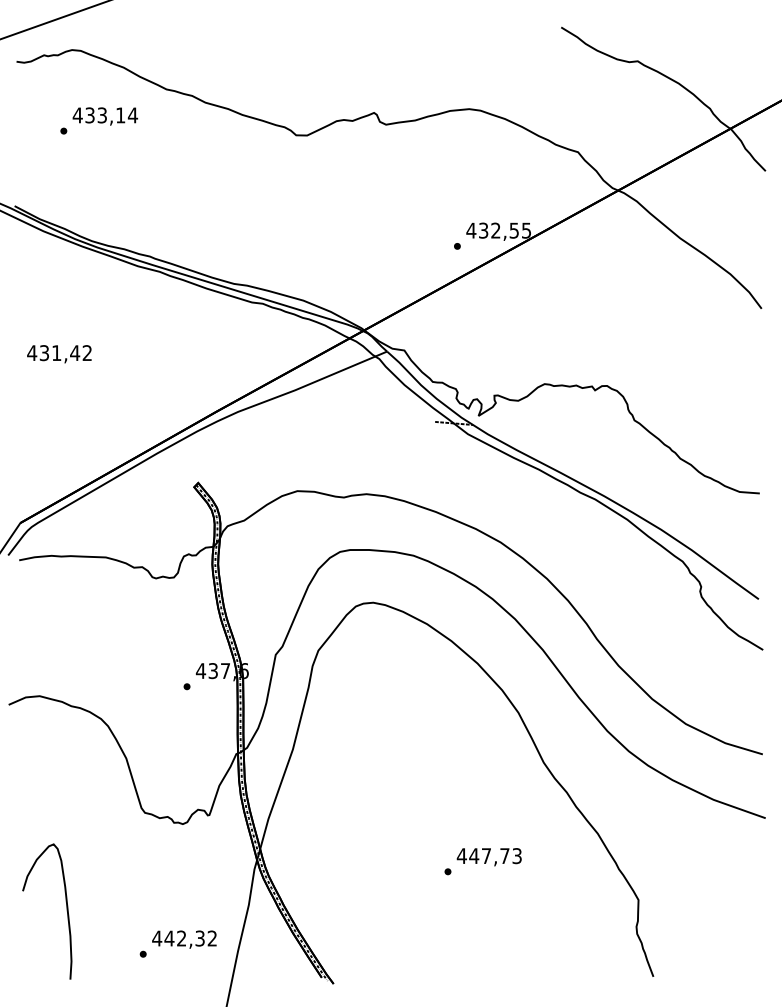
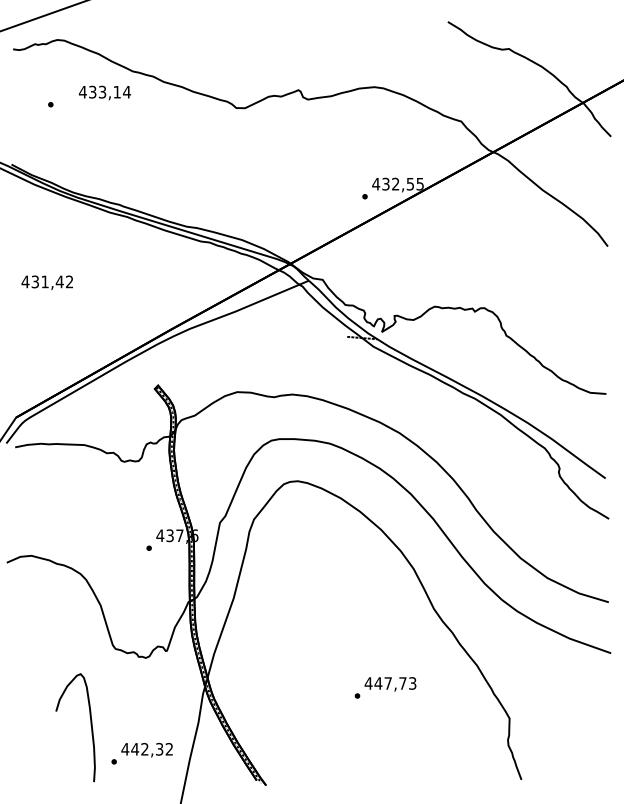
text: (104, 115) -> (104, 92), moved
curve: (65, 908) -> (90, 725), moved

